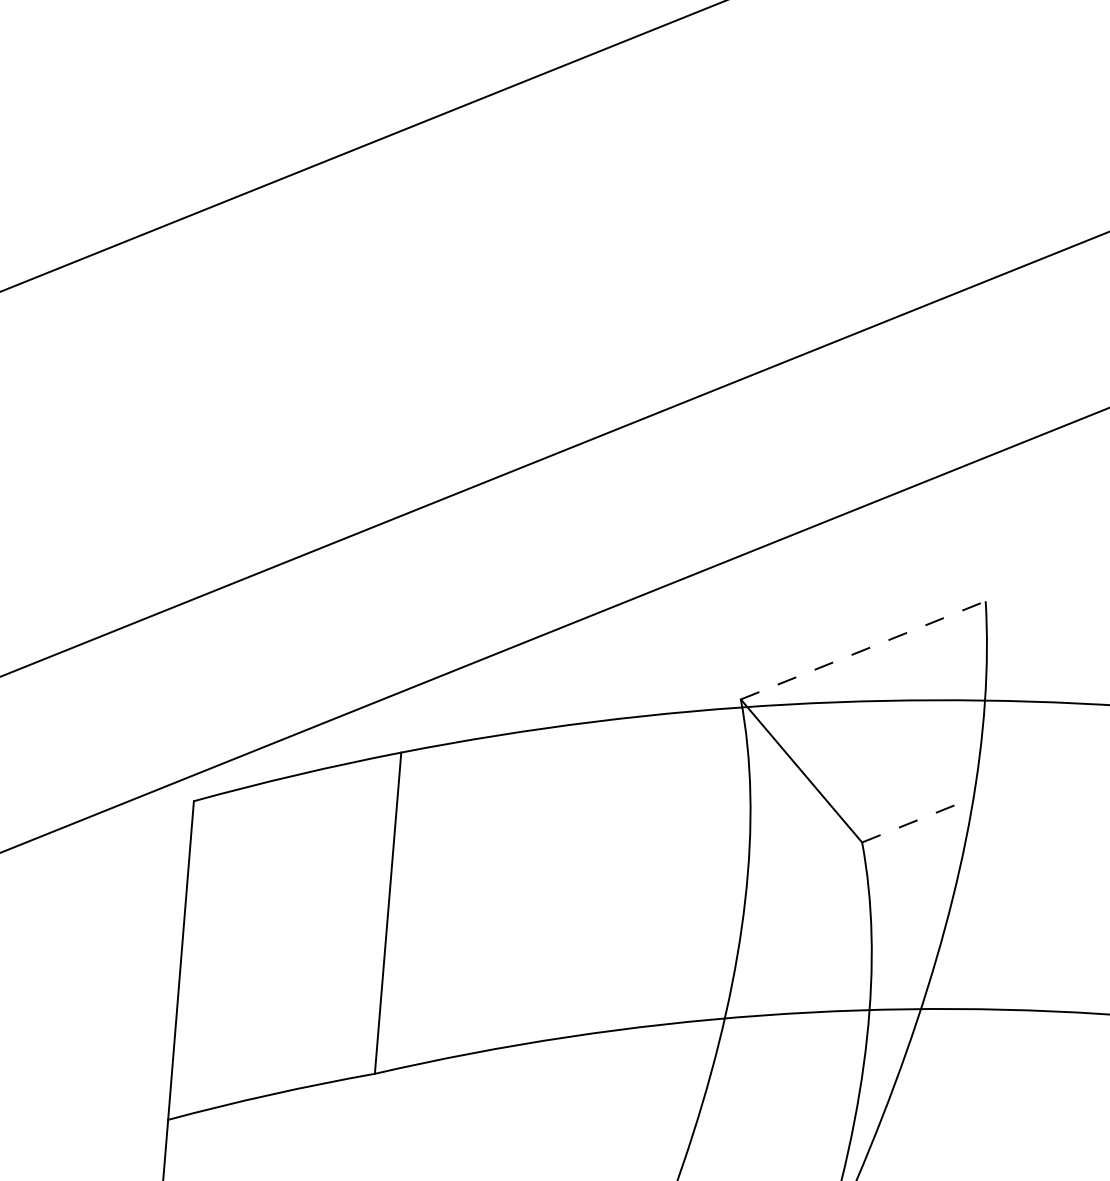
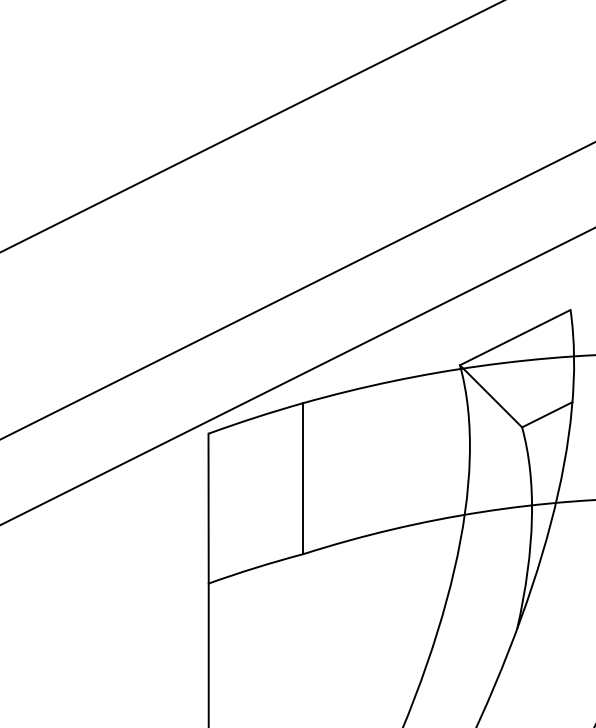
line: (863, 650) -> (515, 337), dashed -> solid
line: (918, 819) -> (547, 414), dashed -> solid

